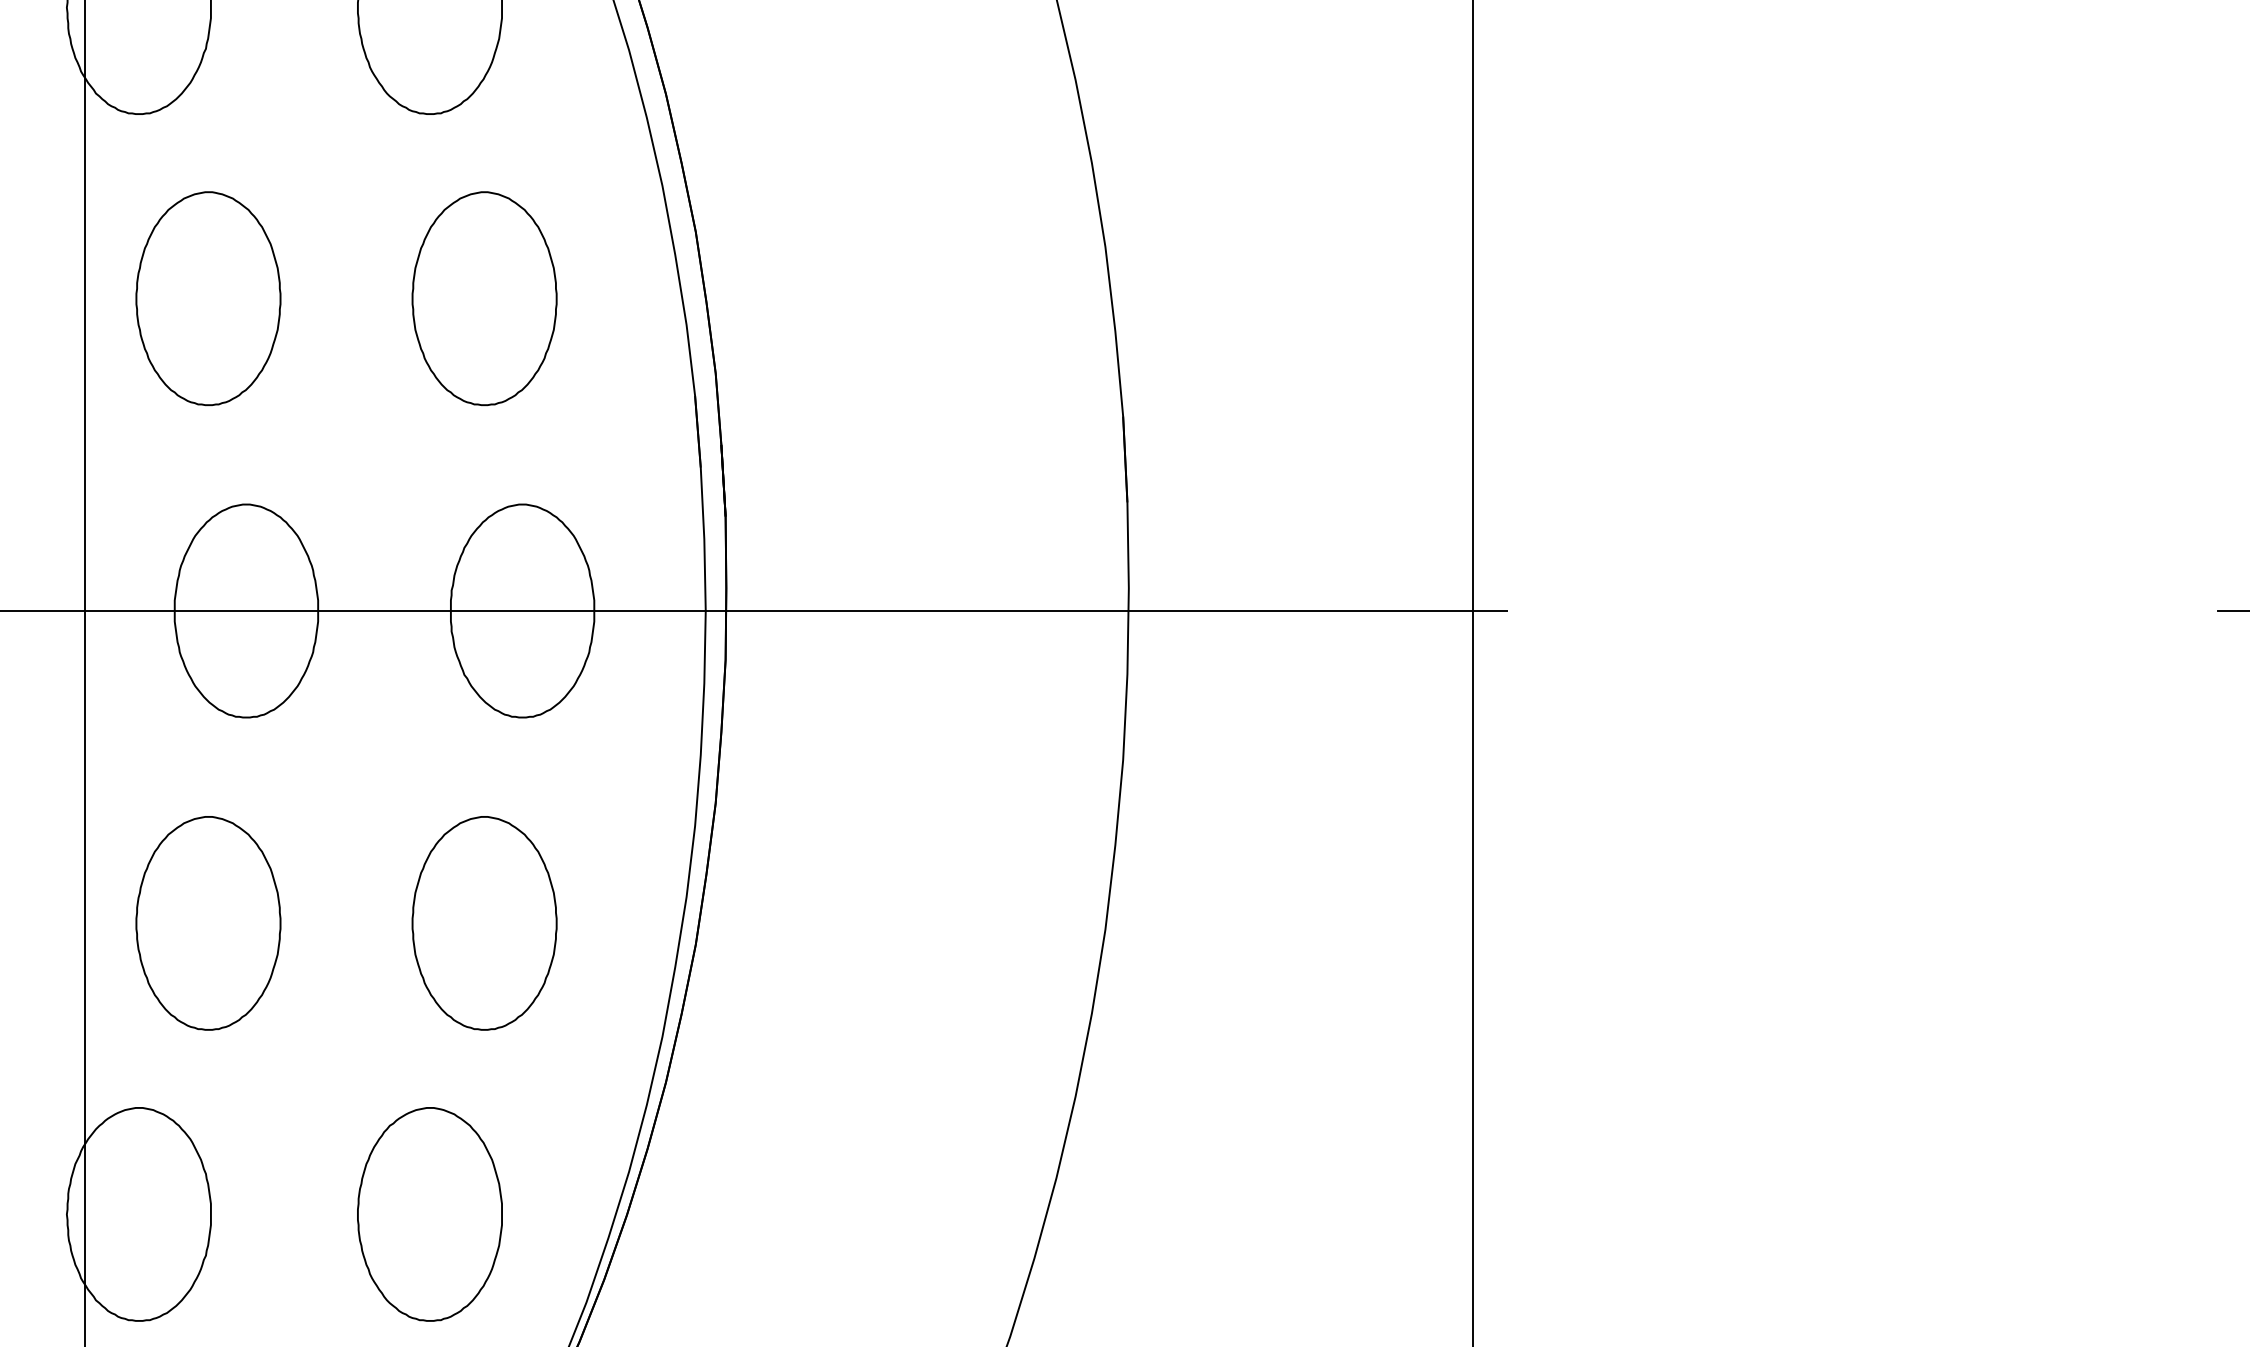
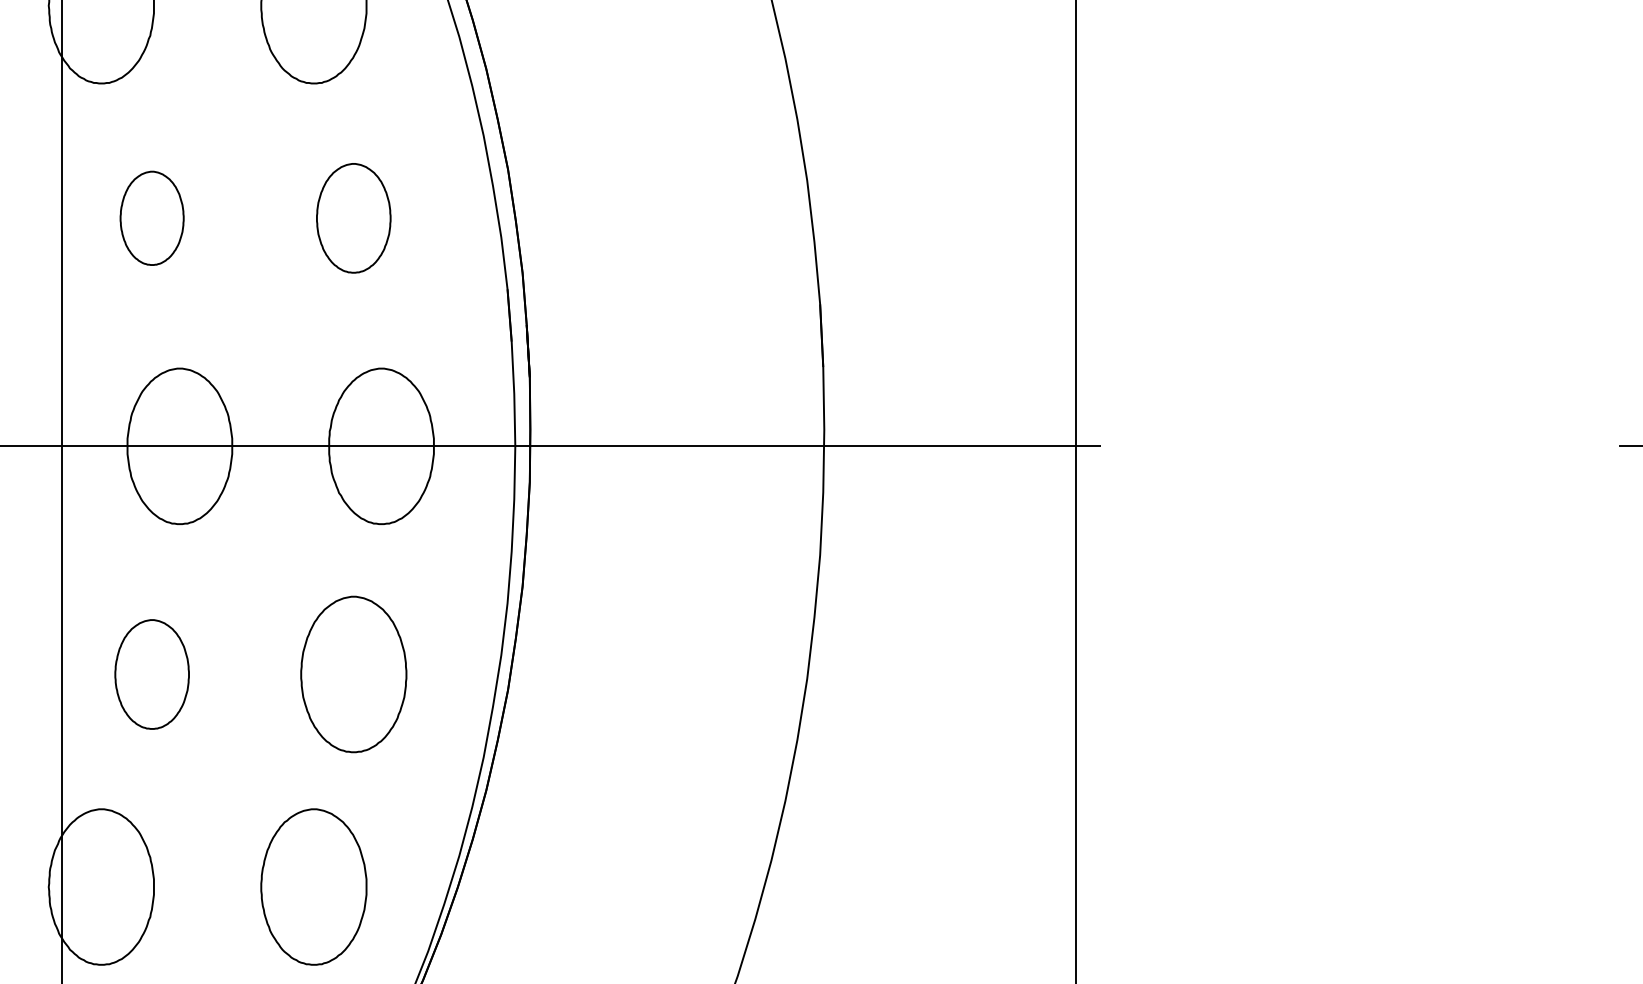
part: (208, 298) -> (152, 218), size x0.6
part: (484, 298) -> (353, 218), size x0.7
part: (208, 923) -> (152, 674), size x0.7

